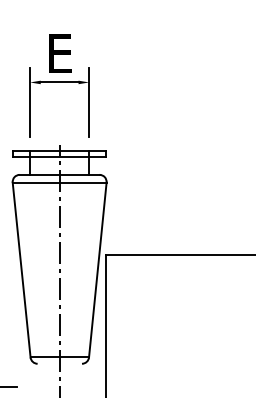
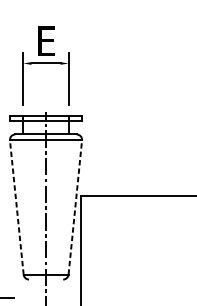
line: (21, 270) -> (16, 207), solid -> dashed
line: (97, 270) -> (75, 207), solid -> dashed

